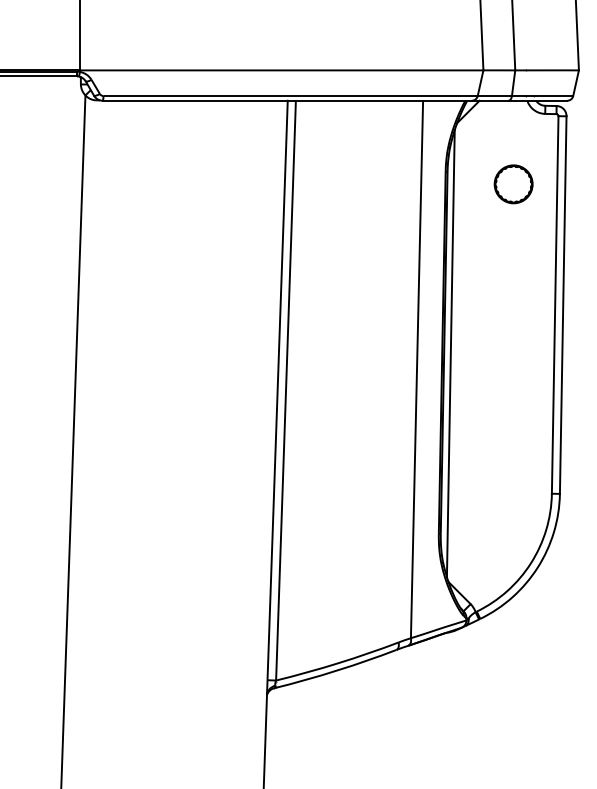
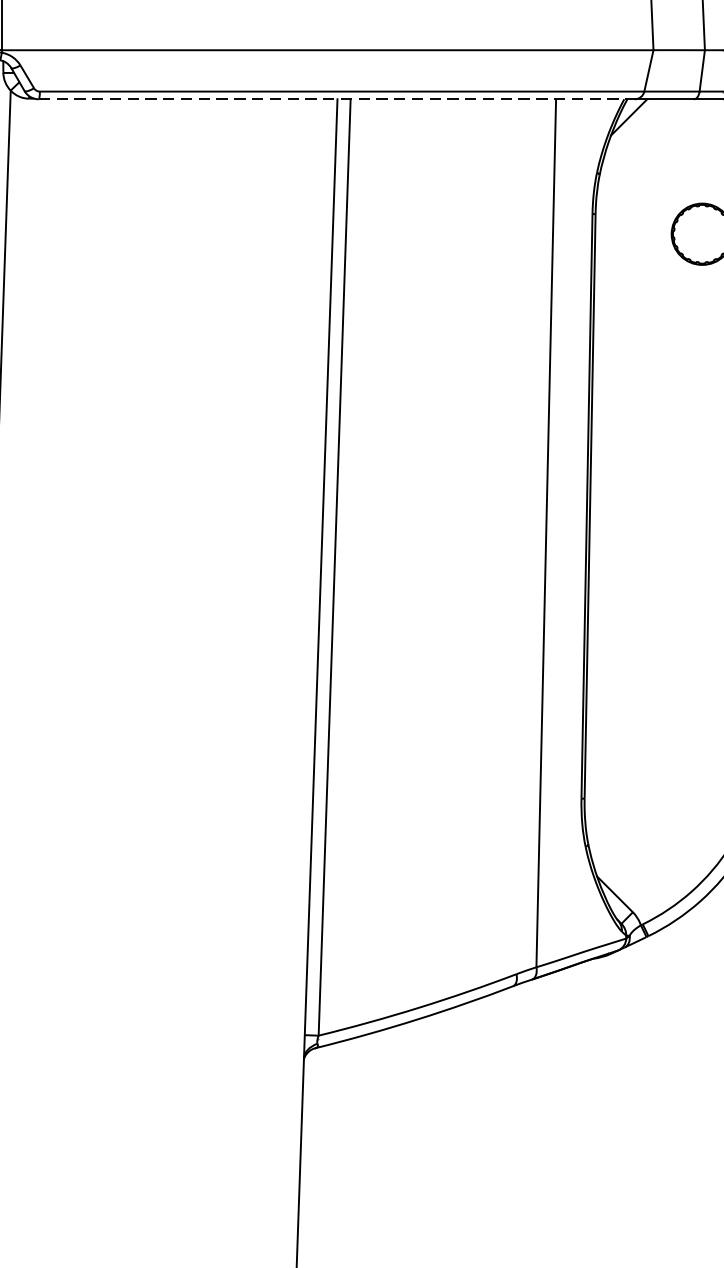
line: (287, 100) -> (337, 98), solid -> dashed
line: (450, 353) -> (600, 507), removed

